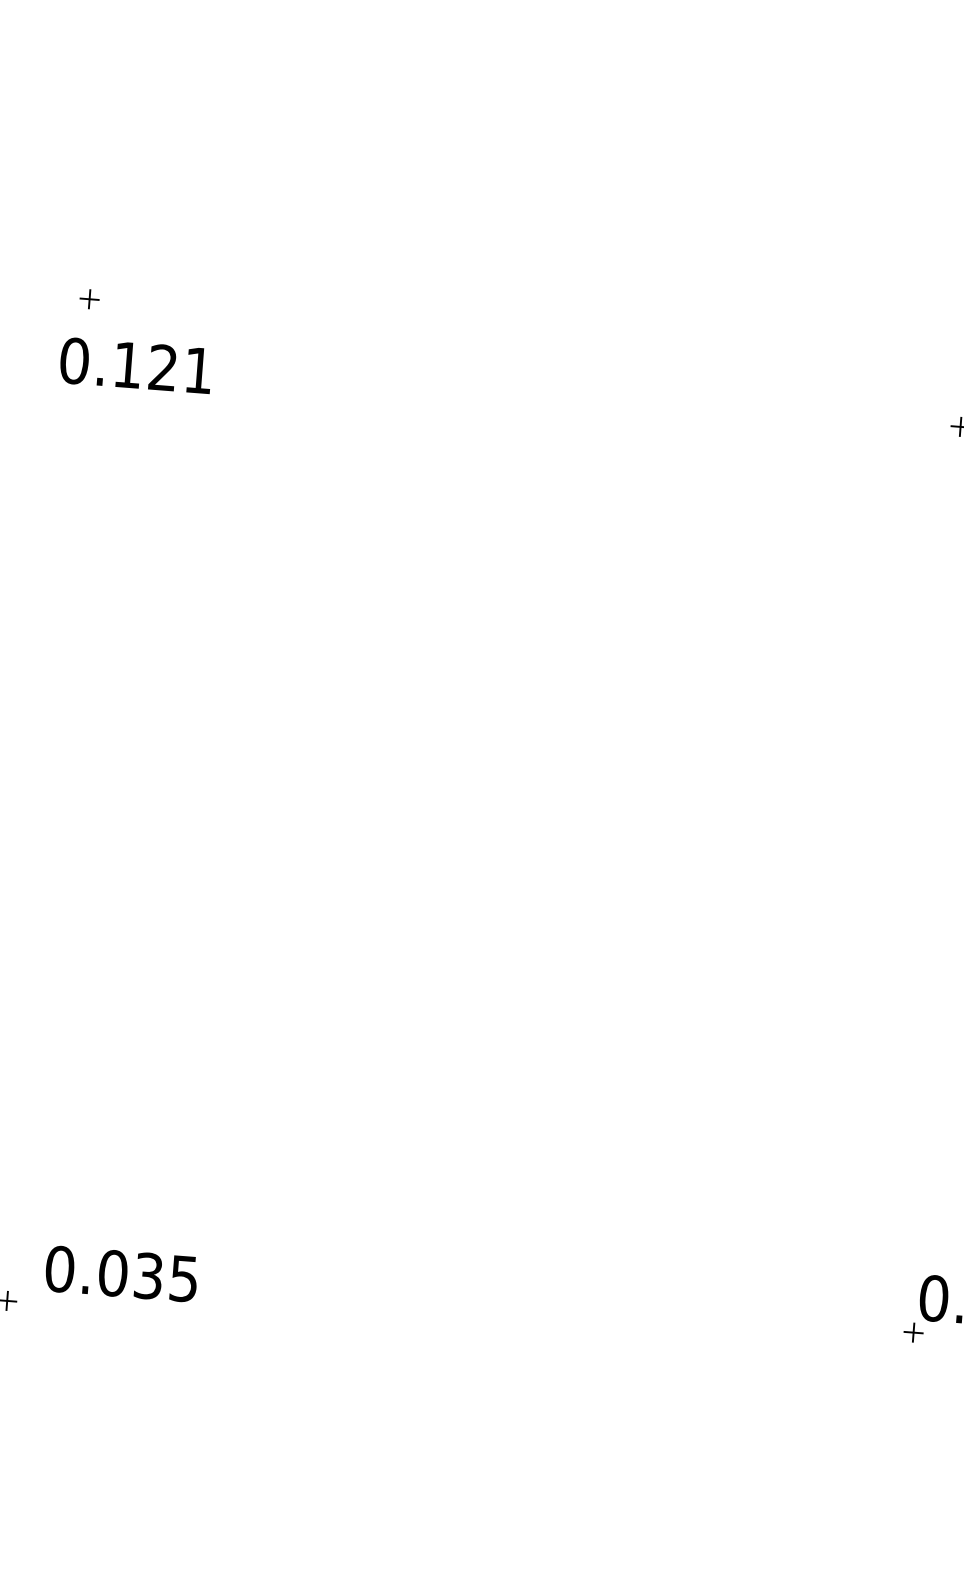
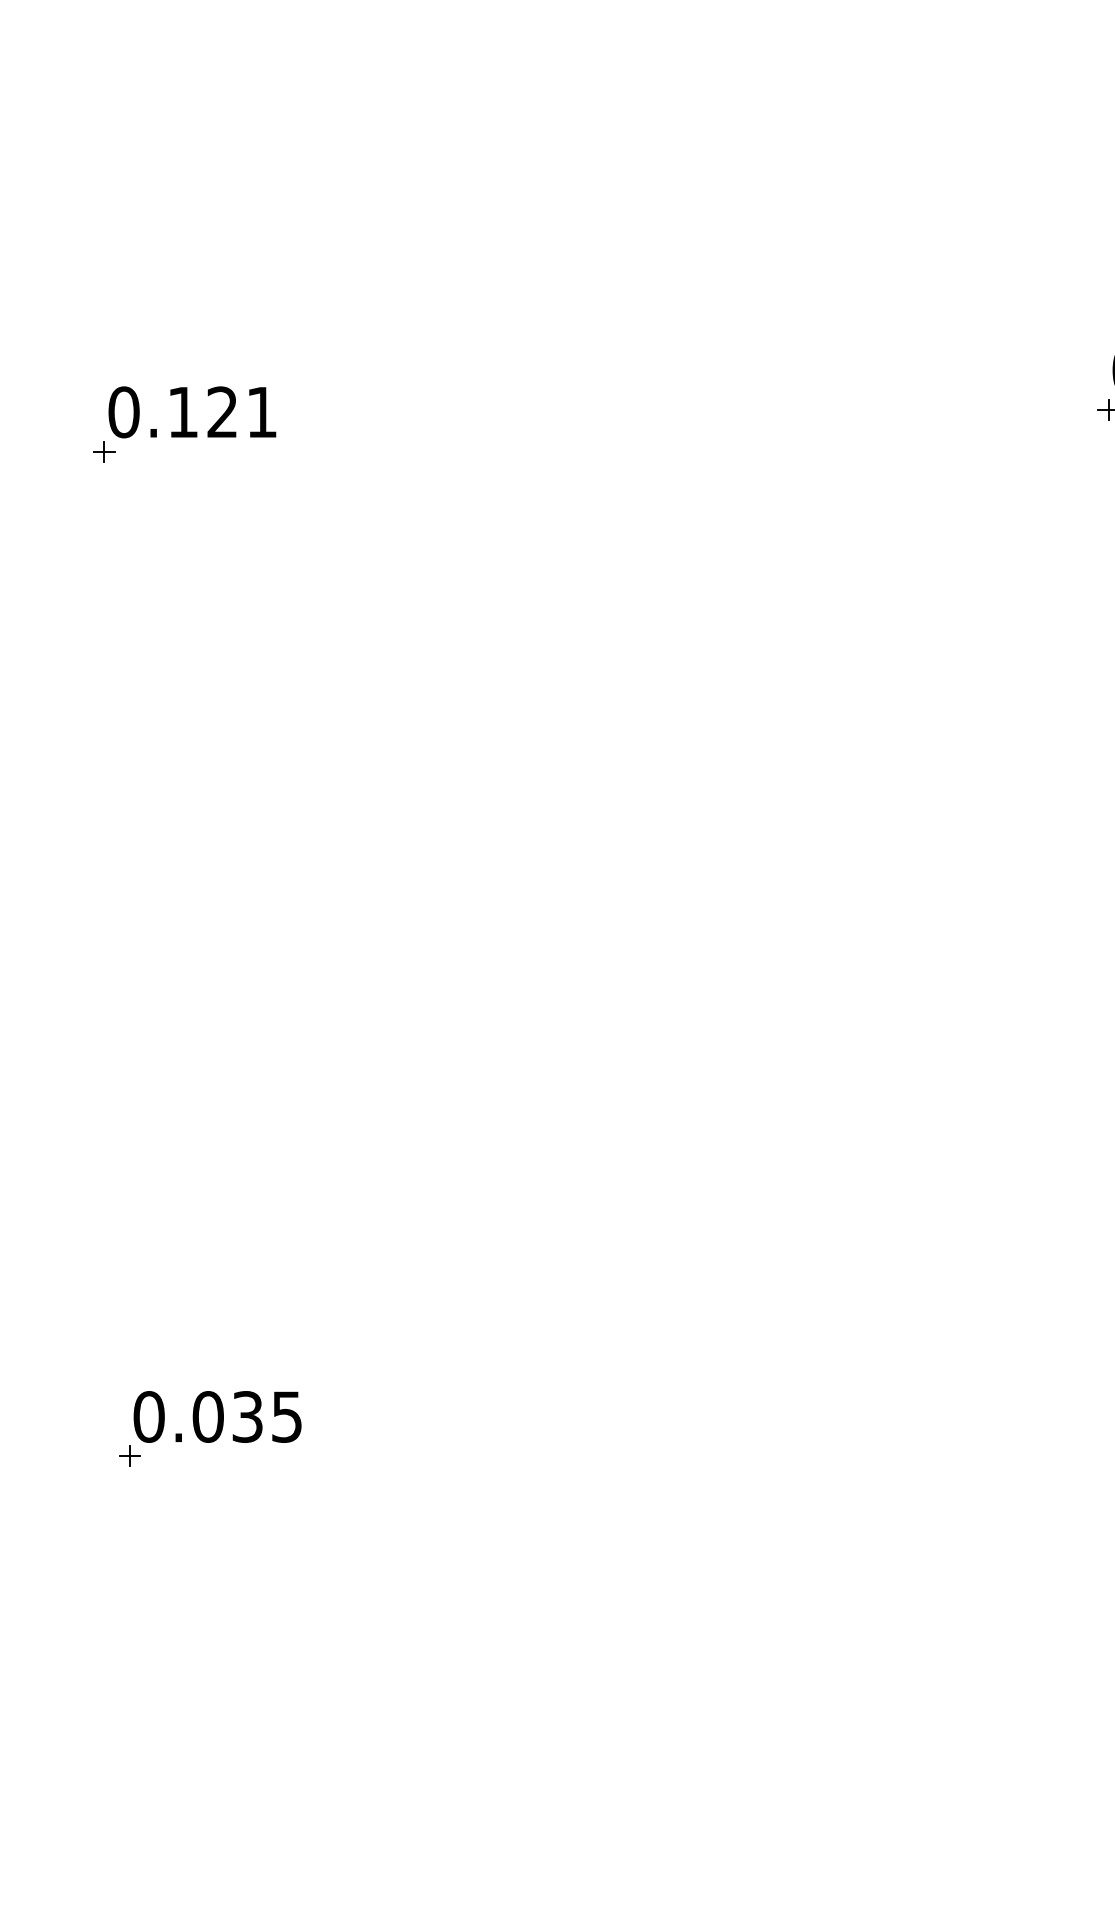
part: (89, 298) -> (104, 451), moved
text: (121, 1273) -> (217, 1416), moved

